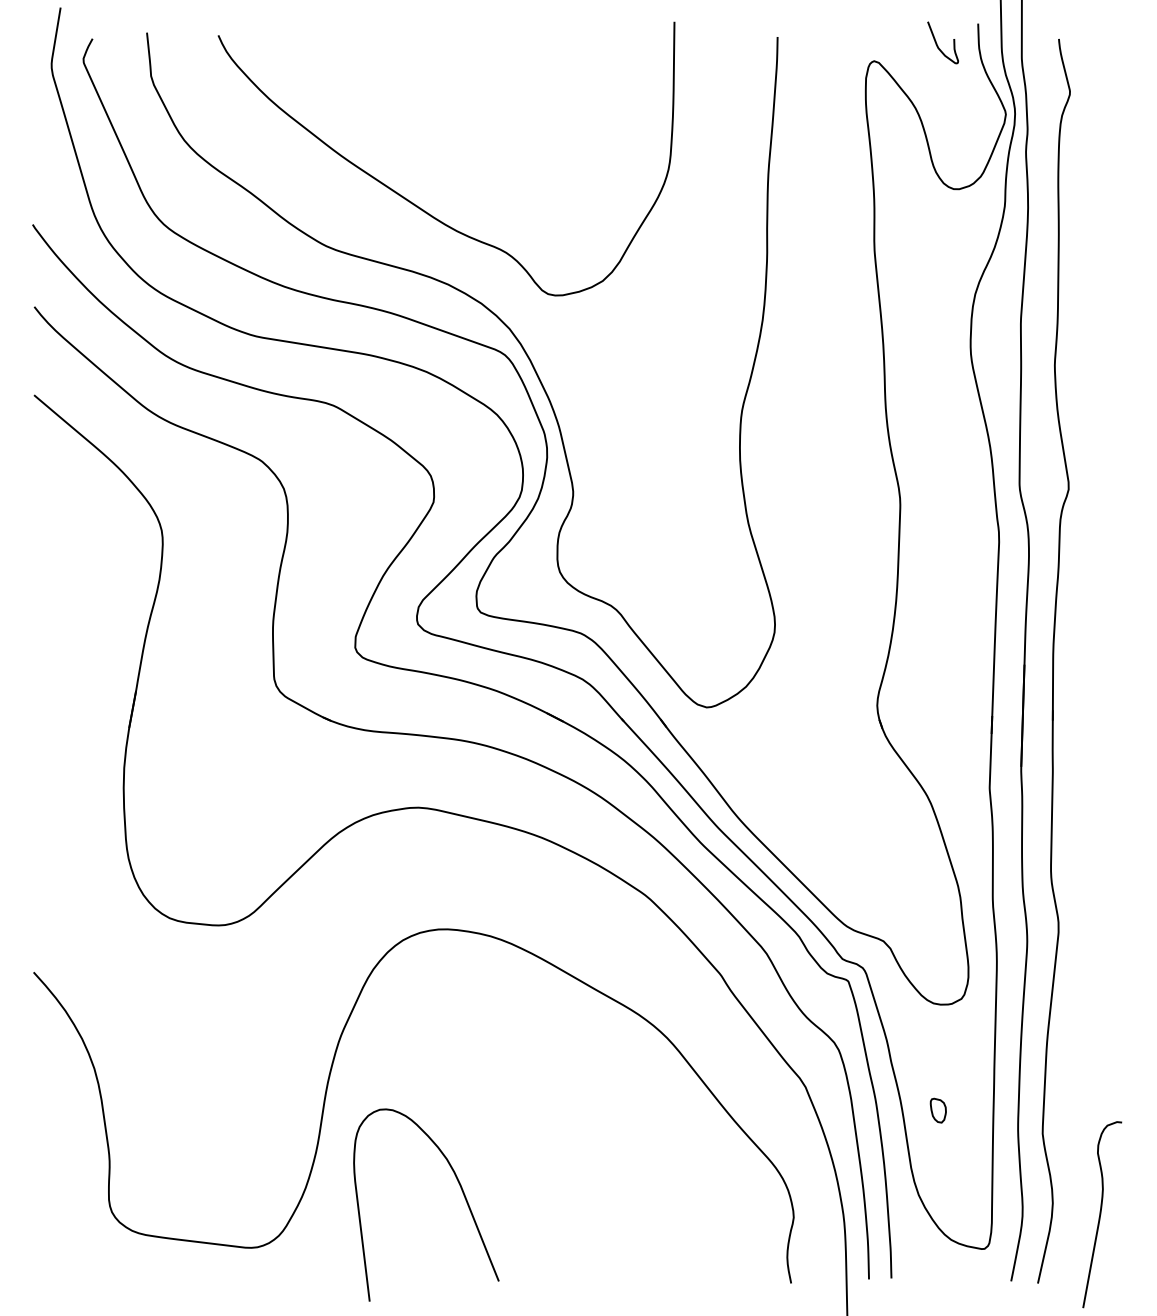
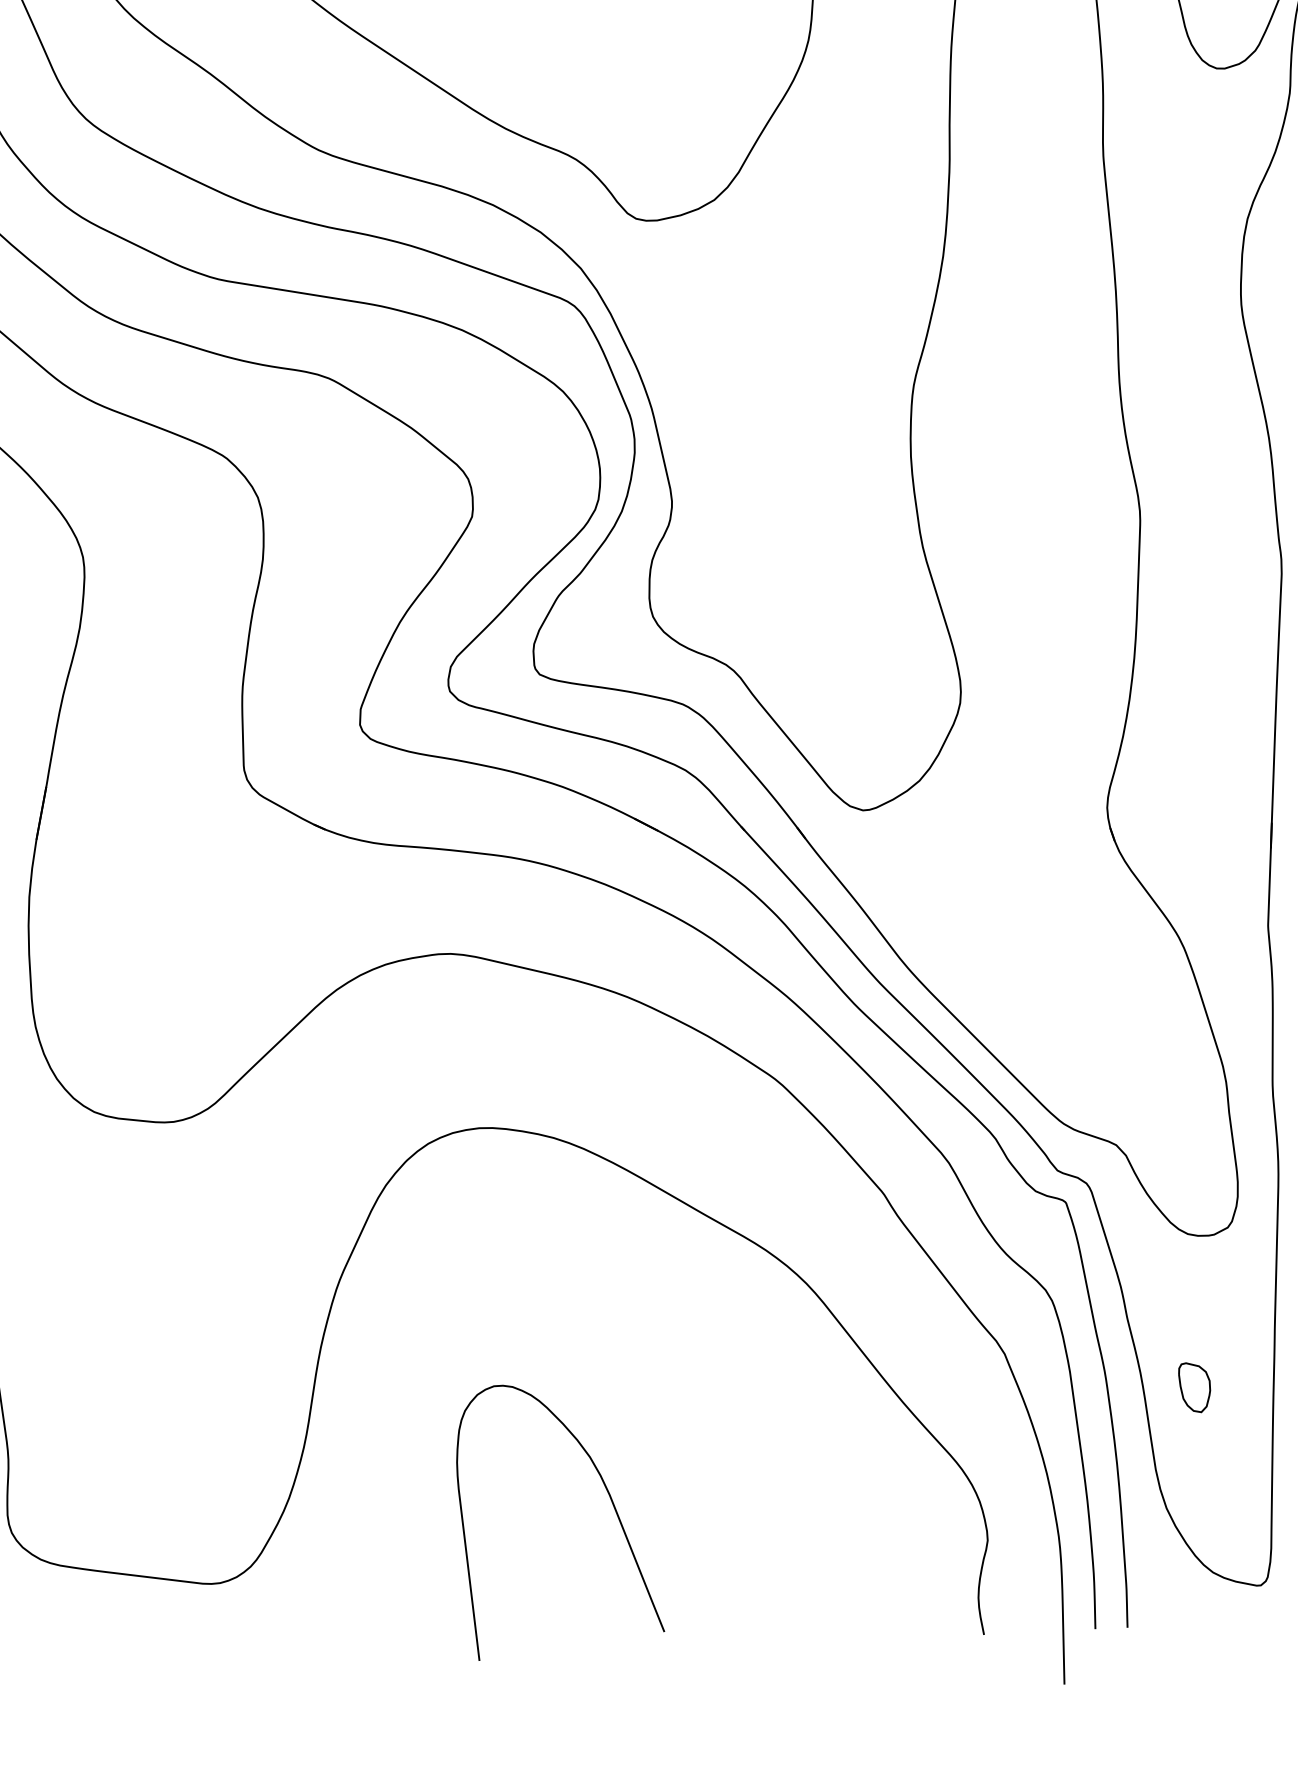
part: (938, 1110) -> (1194, 1387), size x1.43
curve: (460, 1188) -> (609, 1498), moved

